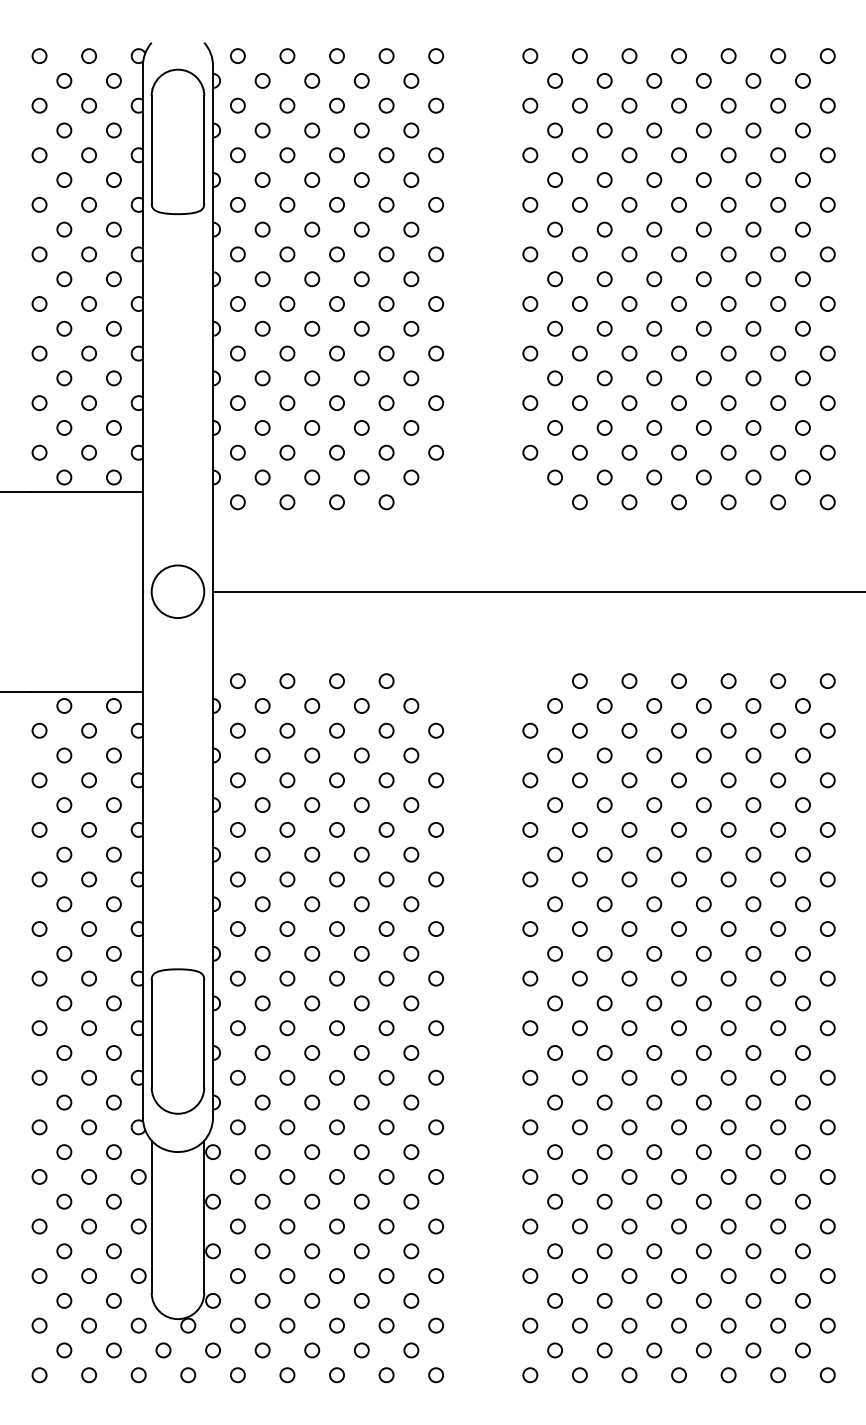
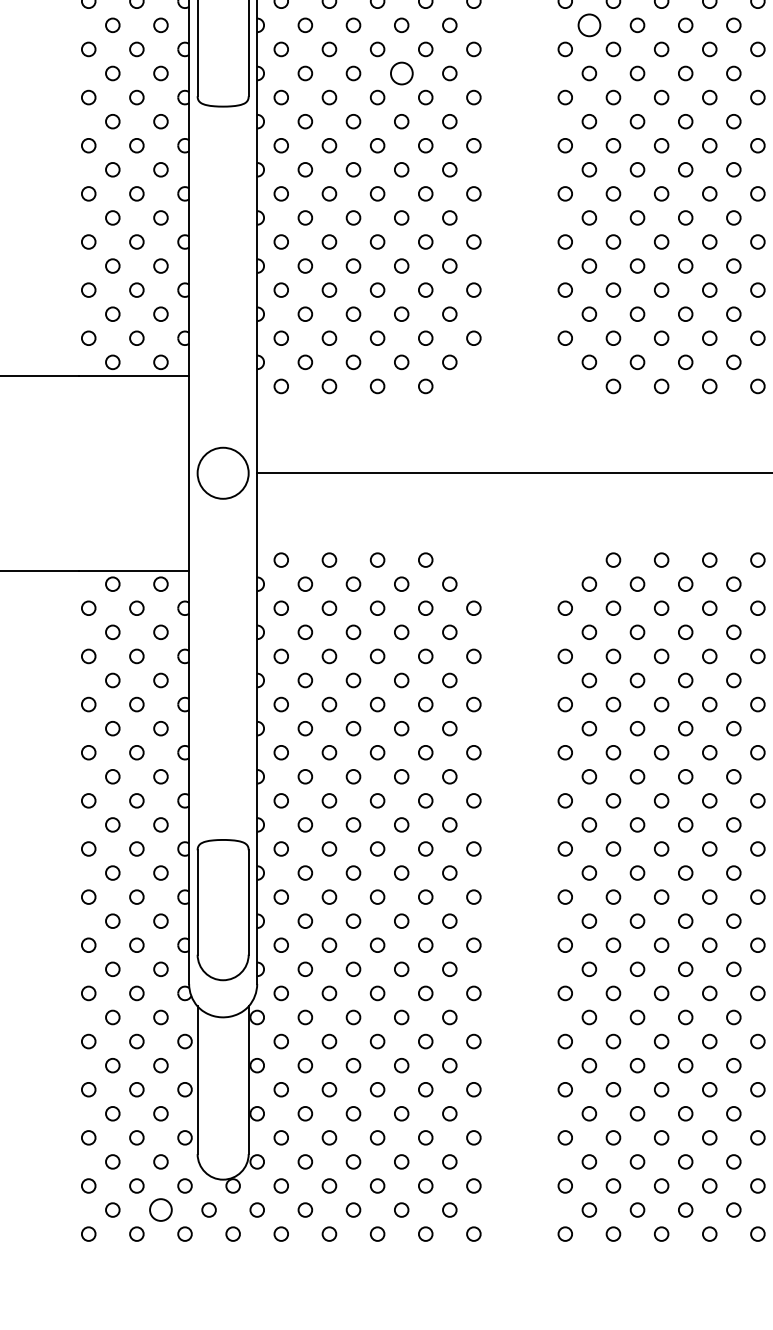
circle: (554, 130) -> (588, 25), size x1.6
circle: (361, 179) -> (401, 72), size x1.6
circle: (113, 1350) -> (160, 1210), size x1.6

